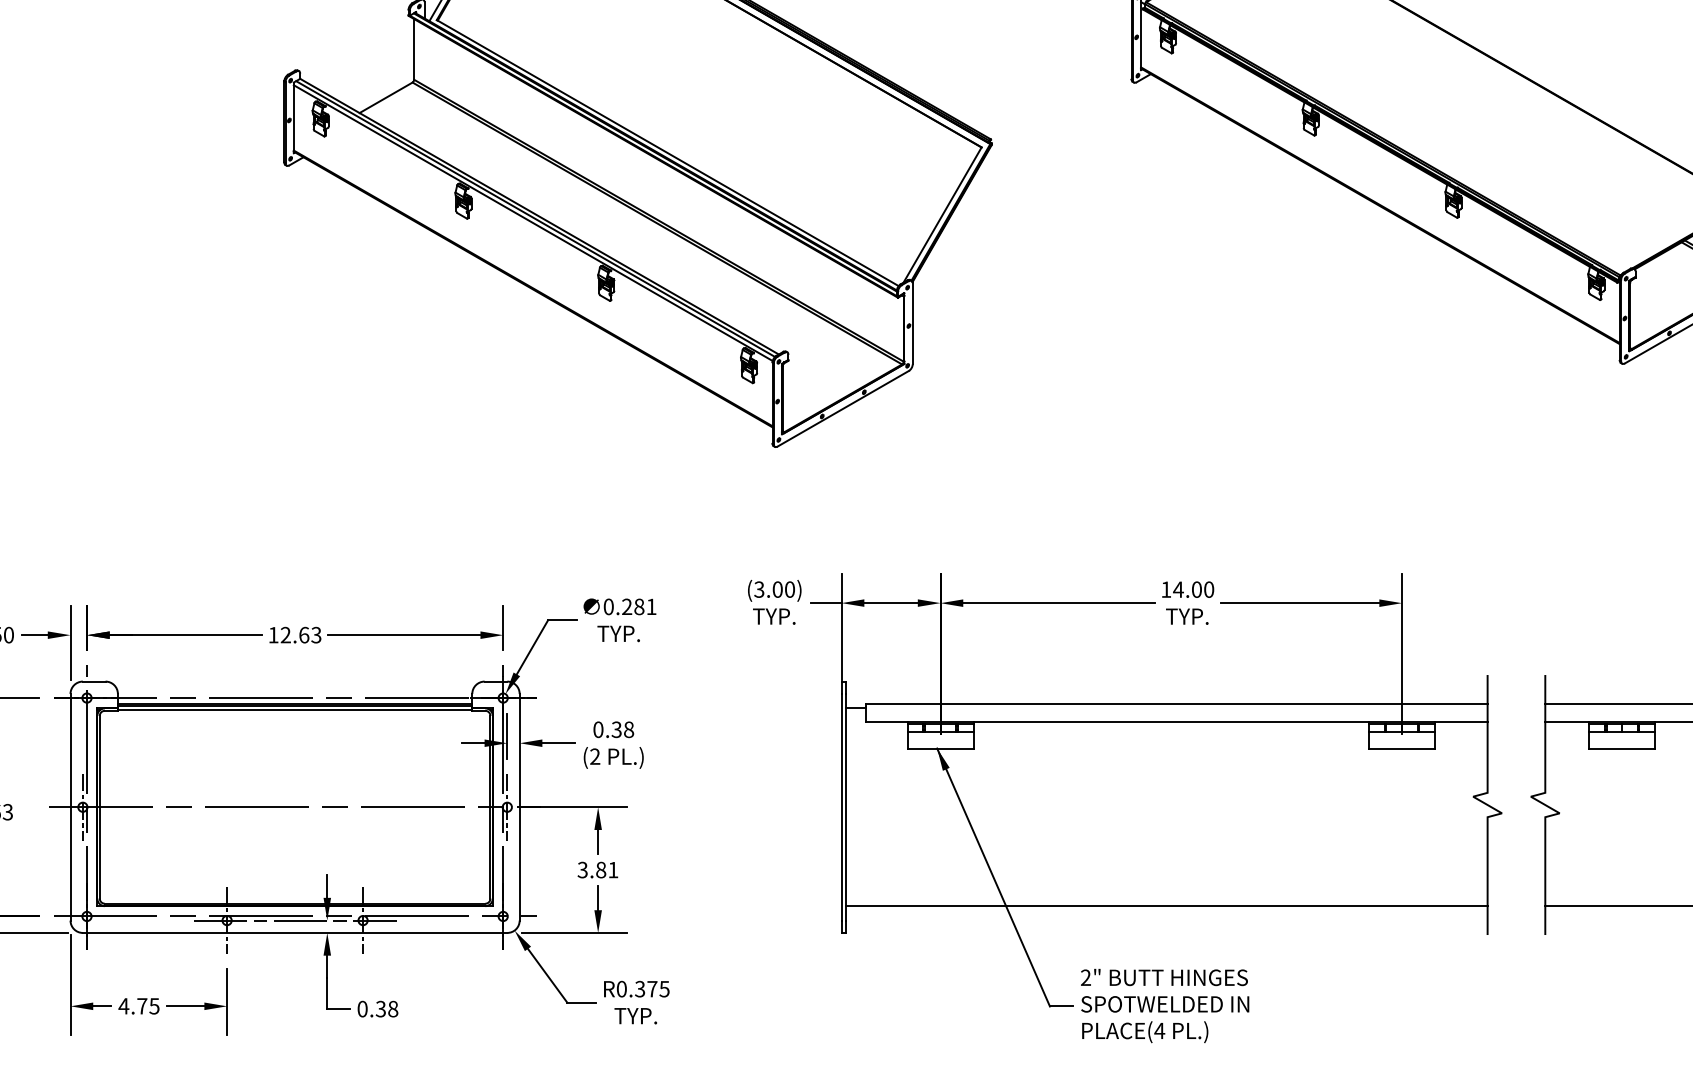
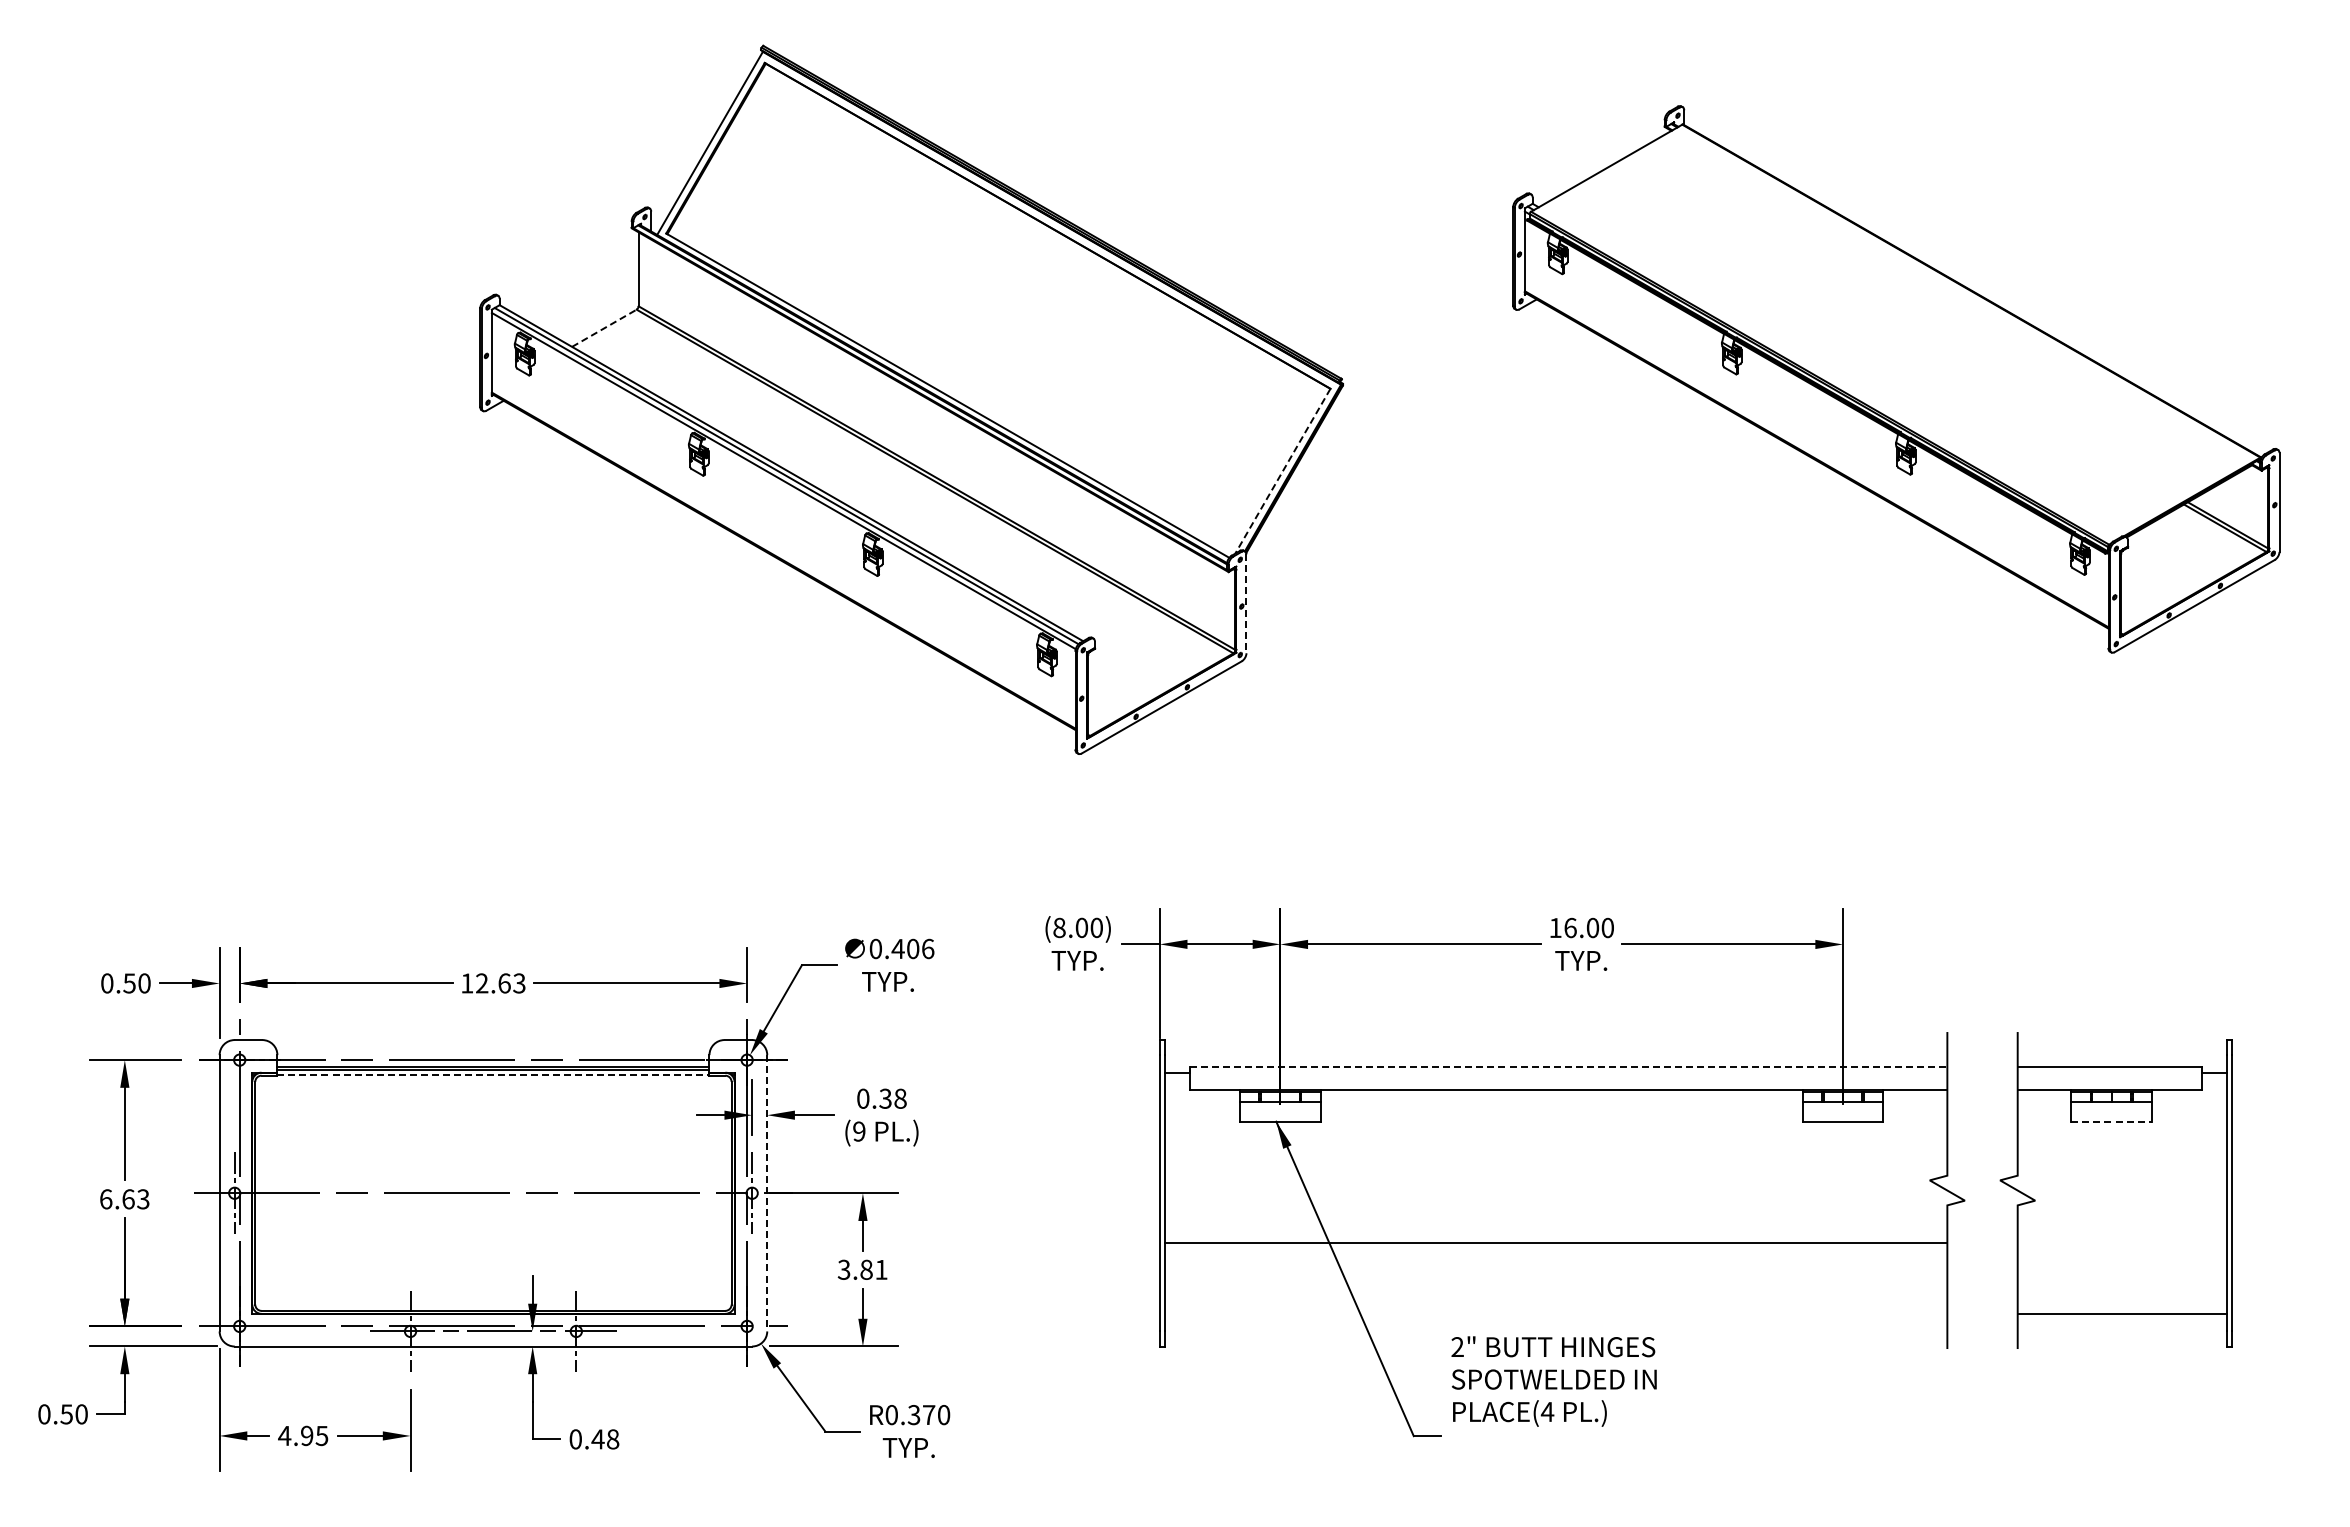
line: (386, 97) -> (604, 328), solid -> dashed
line: (942, 215) -> (1282, 471), solid -> dashed
line: (912, 324) -> (1246, 604), solid -> dashed
text: (759, 589) -> (1059, 927), (3.00) -> (8.00)
text: (1178, 589) -> (1570, 927), 14.00 -> 16.00
text: (638, 606) -> (912, 948), 0.281 -> 0.406
line: (1176, 704) -> (1568, 1067), solid -> dashed
line: (295, 710) -> (493, 1075), solid -> dashed
line: (1623, 748) -> (2112, 1121), solid -> dashed
text: (595, 756) -> (859, 1131), (2 -> (9
line: (519, 807) -> (767, 1193), solid -> dashed
line: (1166, 905) -> (1555, 1242), moved
text: (664, 989) -> (943, 1415), R0.375 -> R0.370
text: (142, 1005) -> (307, 1435), 4.75 -> 4.95
text: (1164, 1005) -> (1553, 1381), moved
text: (380, 1009) -> (597, 1439), 0.38 -> 0.48

